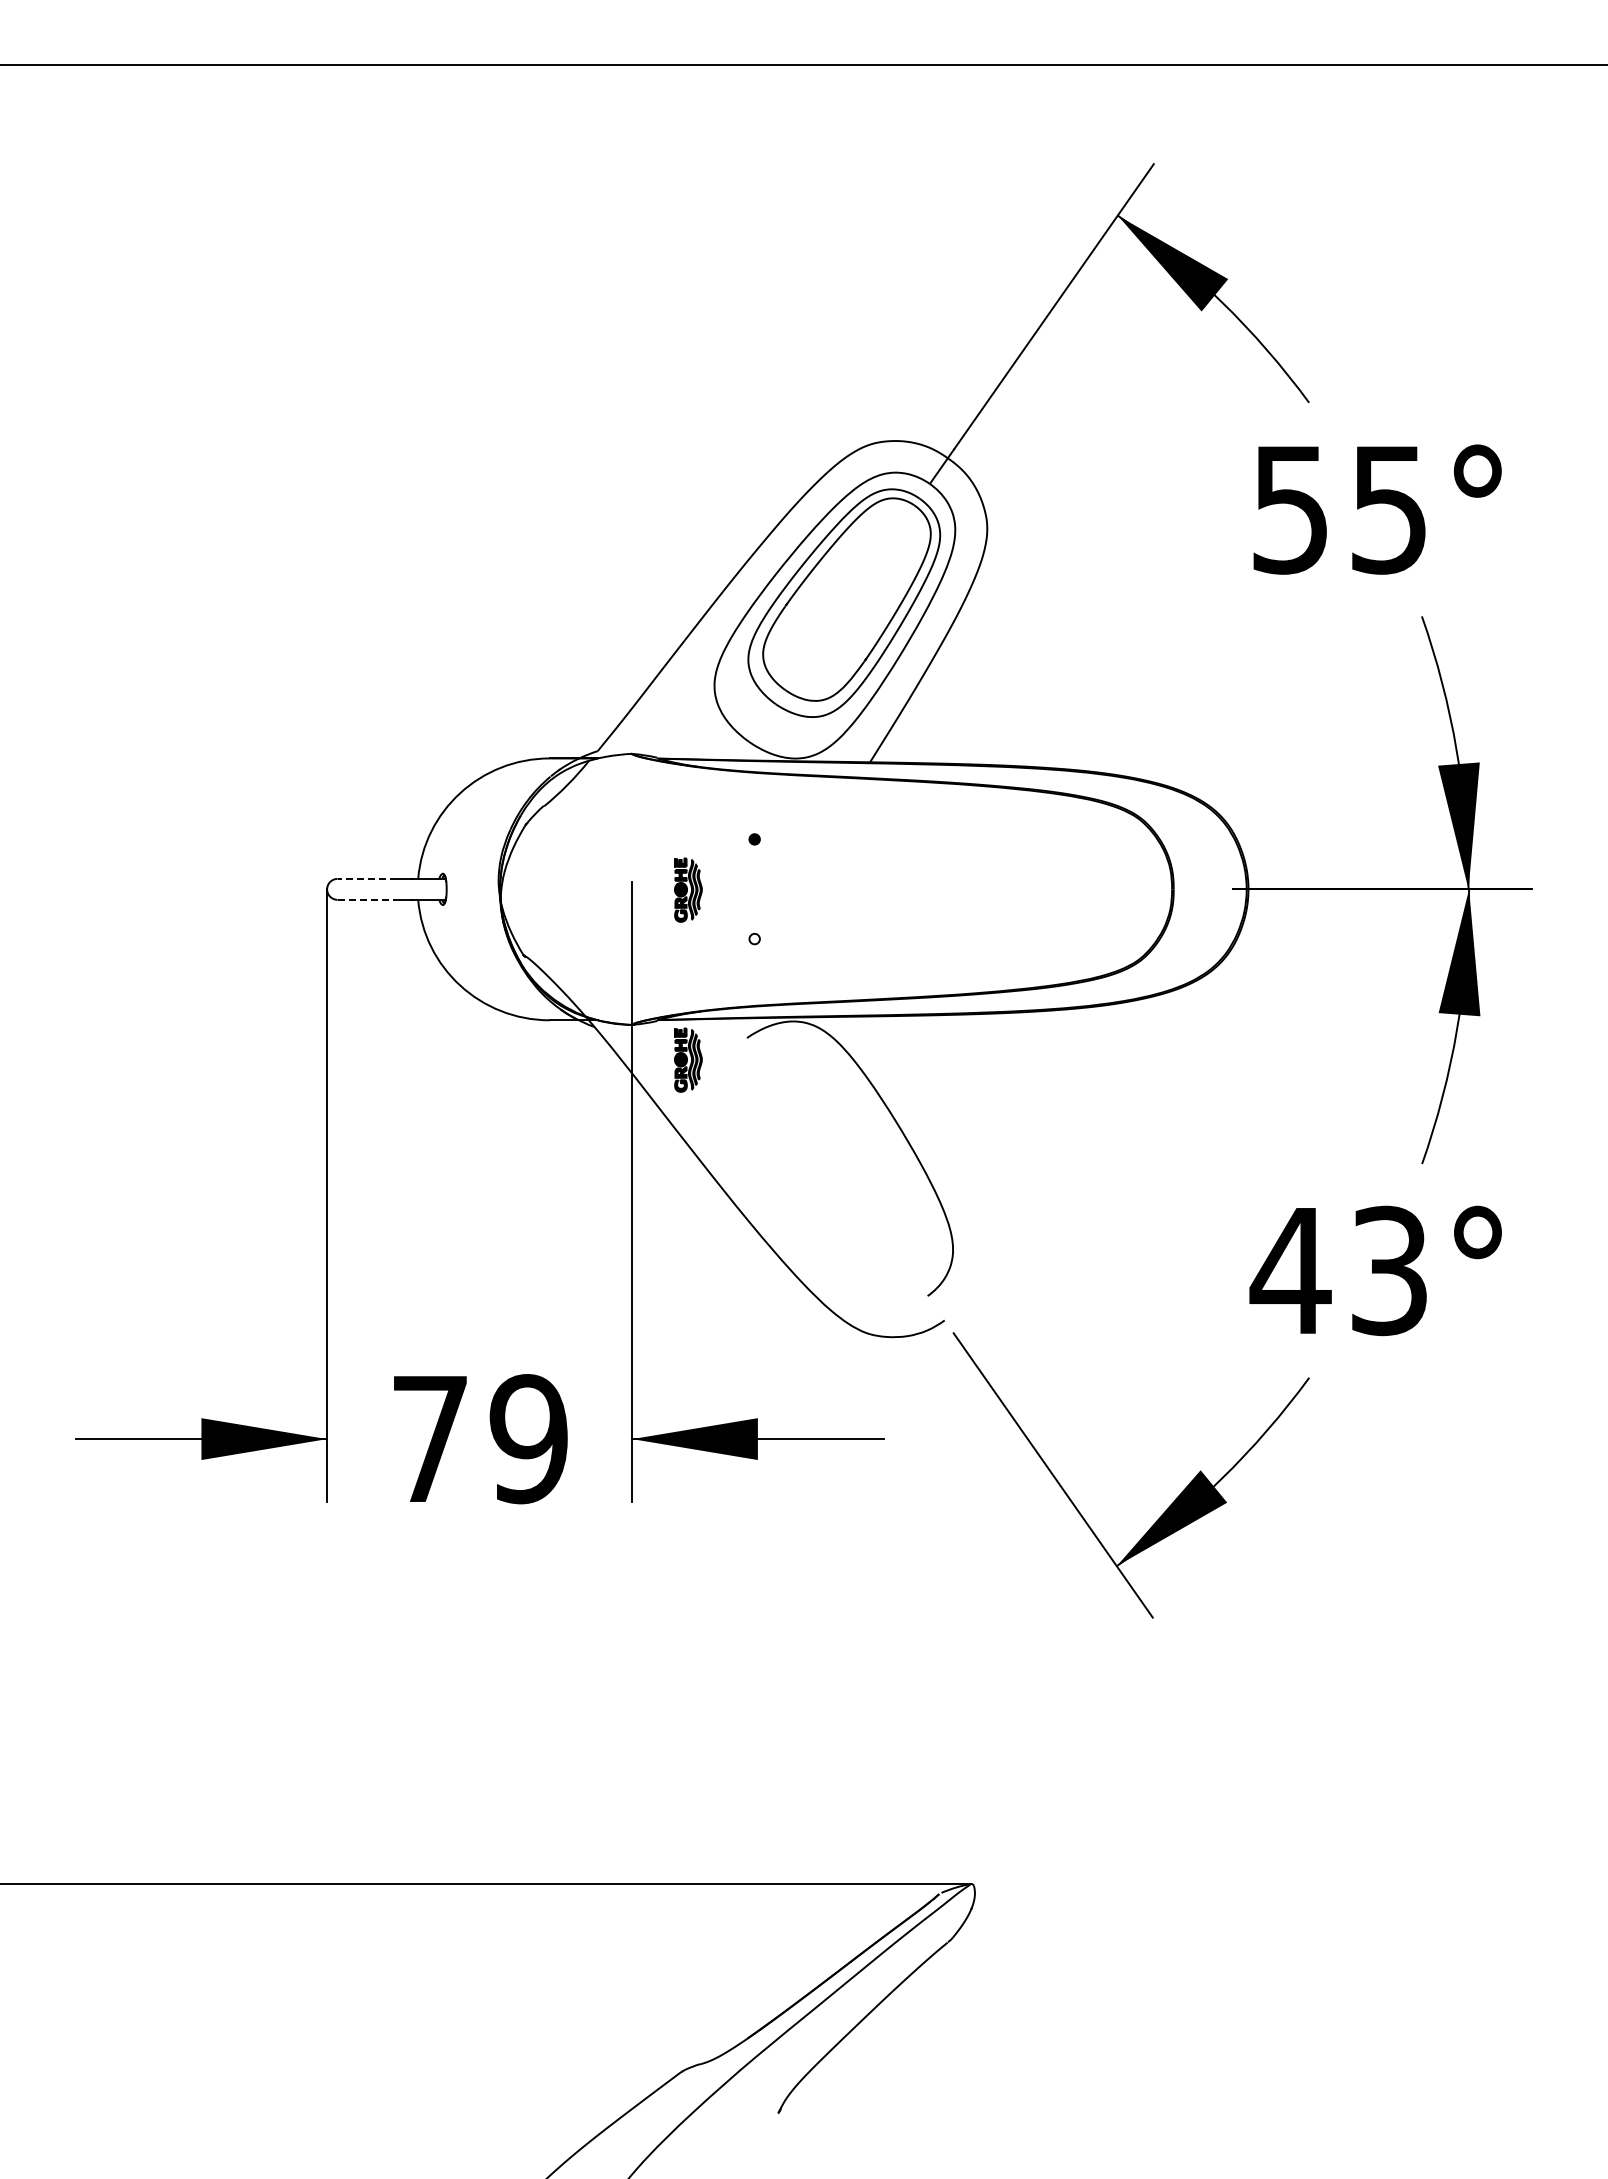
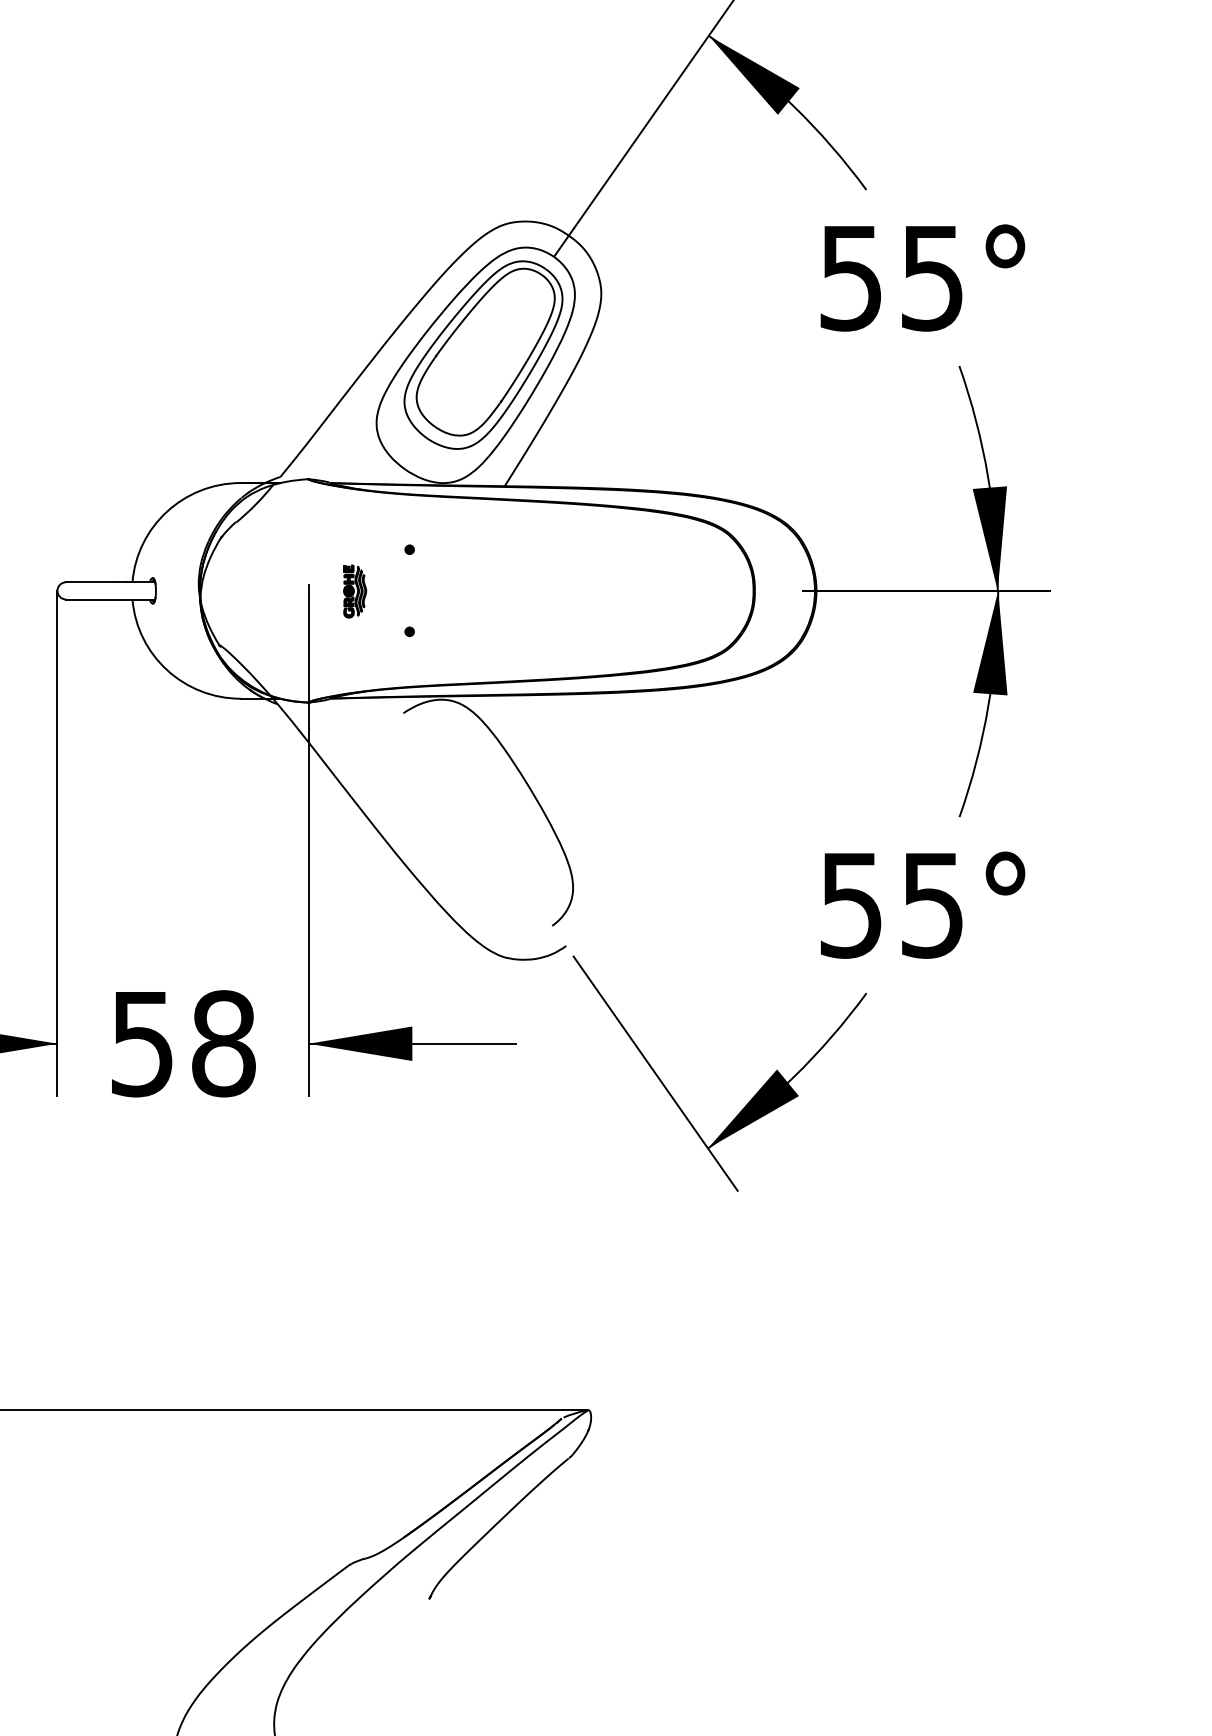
line: (367, 878) -> (90, 581), dashed -> solid
line: (367, 899) -> (90, 599), dashed -> solid
fill: (754, 938) -> (409, 631), added
part: (688, 1059) -> (355, 731), removed
text: (1337, 1270) -> (889, 904), 43° -> 55°
text: (480, 1439) -> (183, 1044), 79 -> 58

